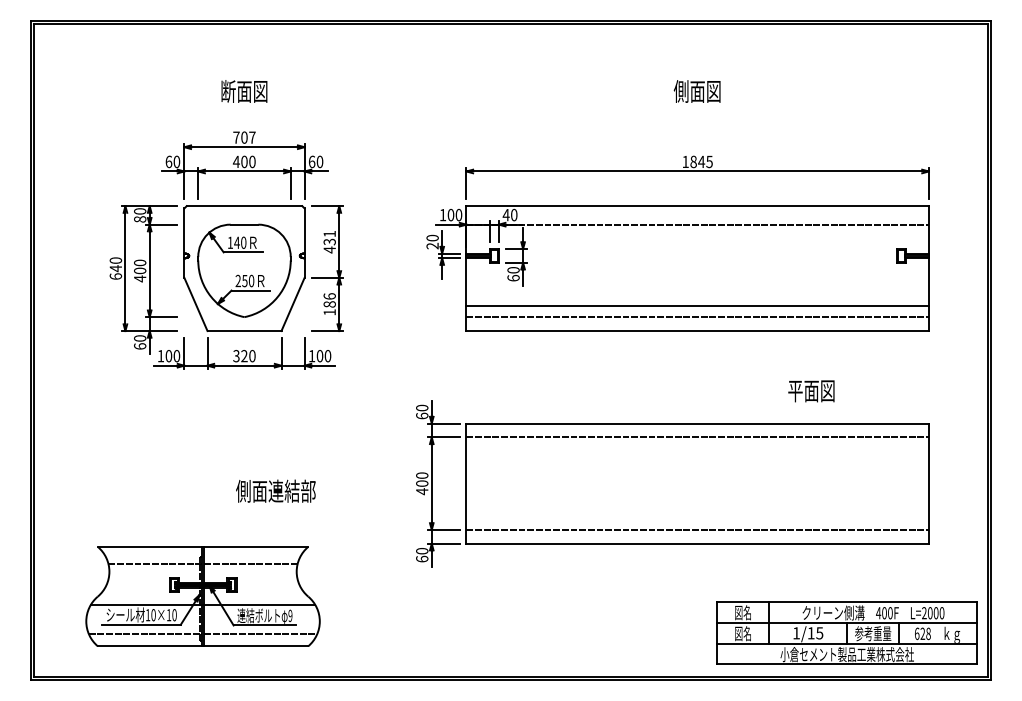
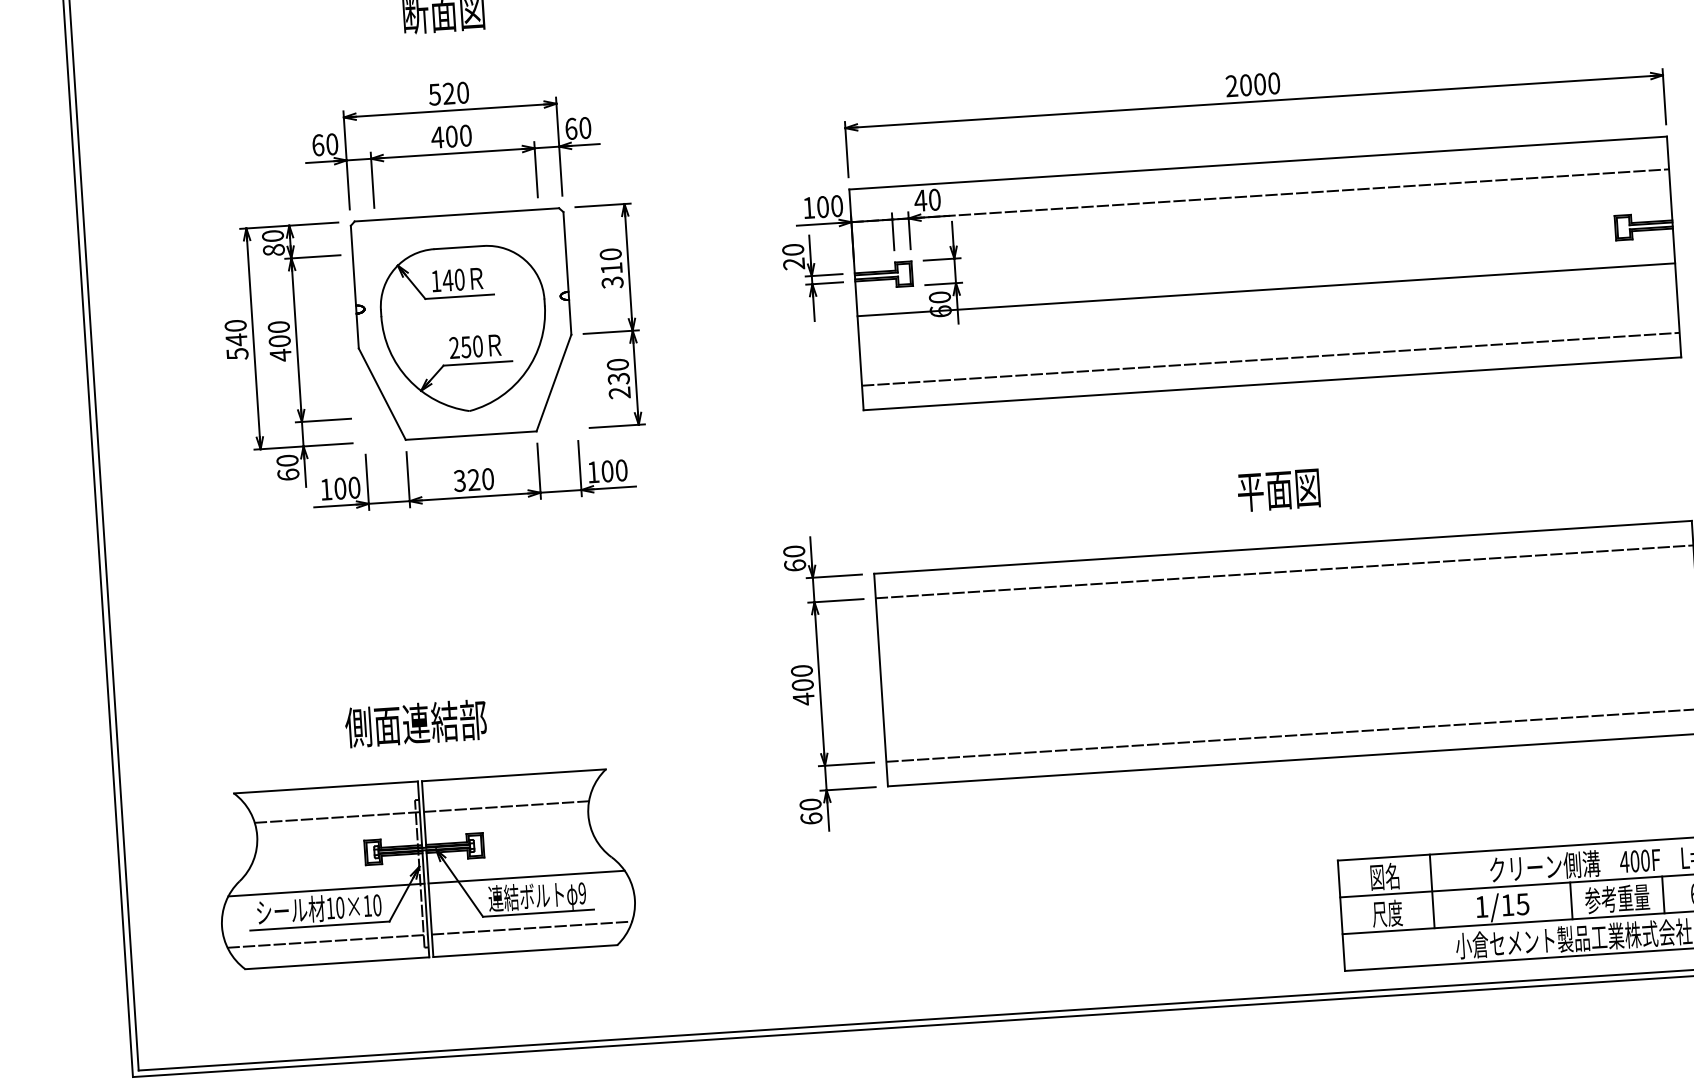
text: (244, 137) -> (449, 93), 707 -> 520
text: (697, 161) -> (1252, 84), 1845 -> 2000
text: (329, 241) -> (611, 267), 431 -> 310
text: (115, 276) -> (236, 353), 640 -> 540
text: (329, 304) -> (618, 379), 186 -> 230
line: (697, 305) -> (1265, 289), moved
text: (811, 391) -> (1279, 490), moved
text: (275, 490) -> (415, 722), moved
part: (202, 596) -> (424, 869), moved
text: (742, 633) -> (1386, 913), 図名 -> 尺度

